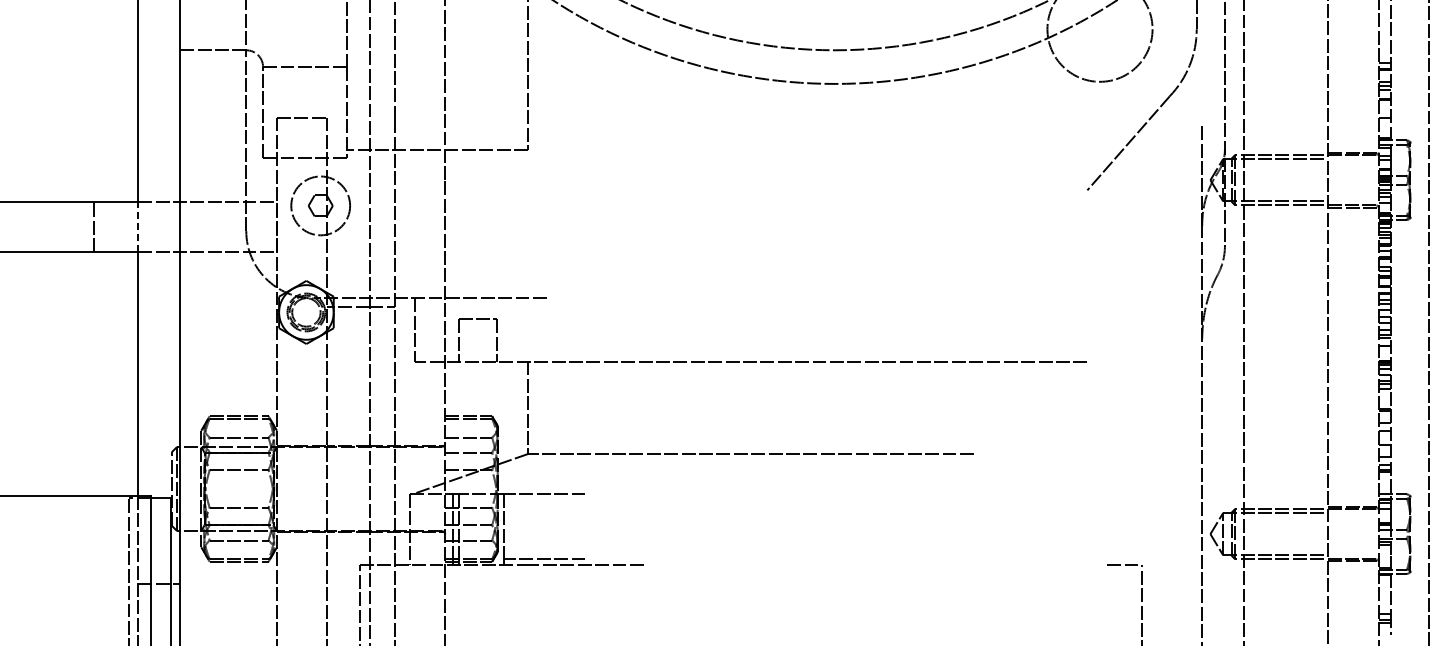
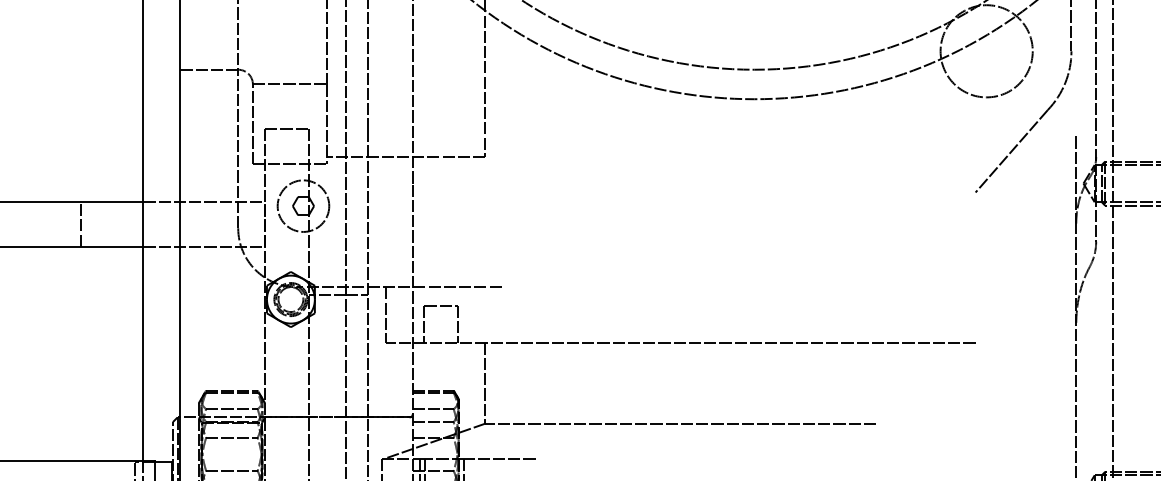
line: (93, 226) -> (80, 224), moved
line: (138, 226) -> (143, 224), dashed -> solid

